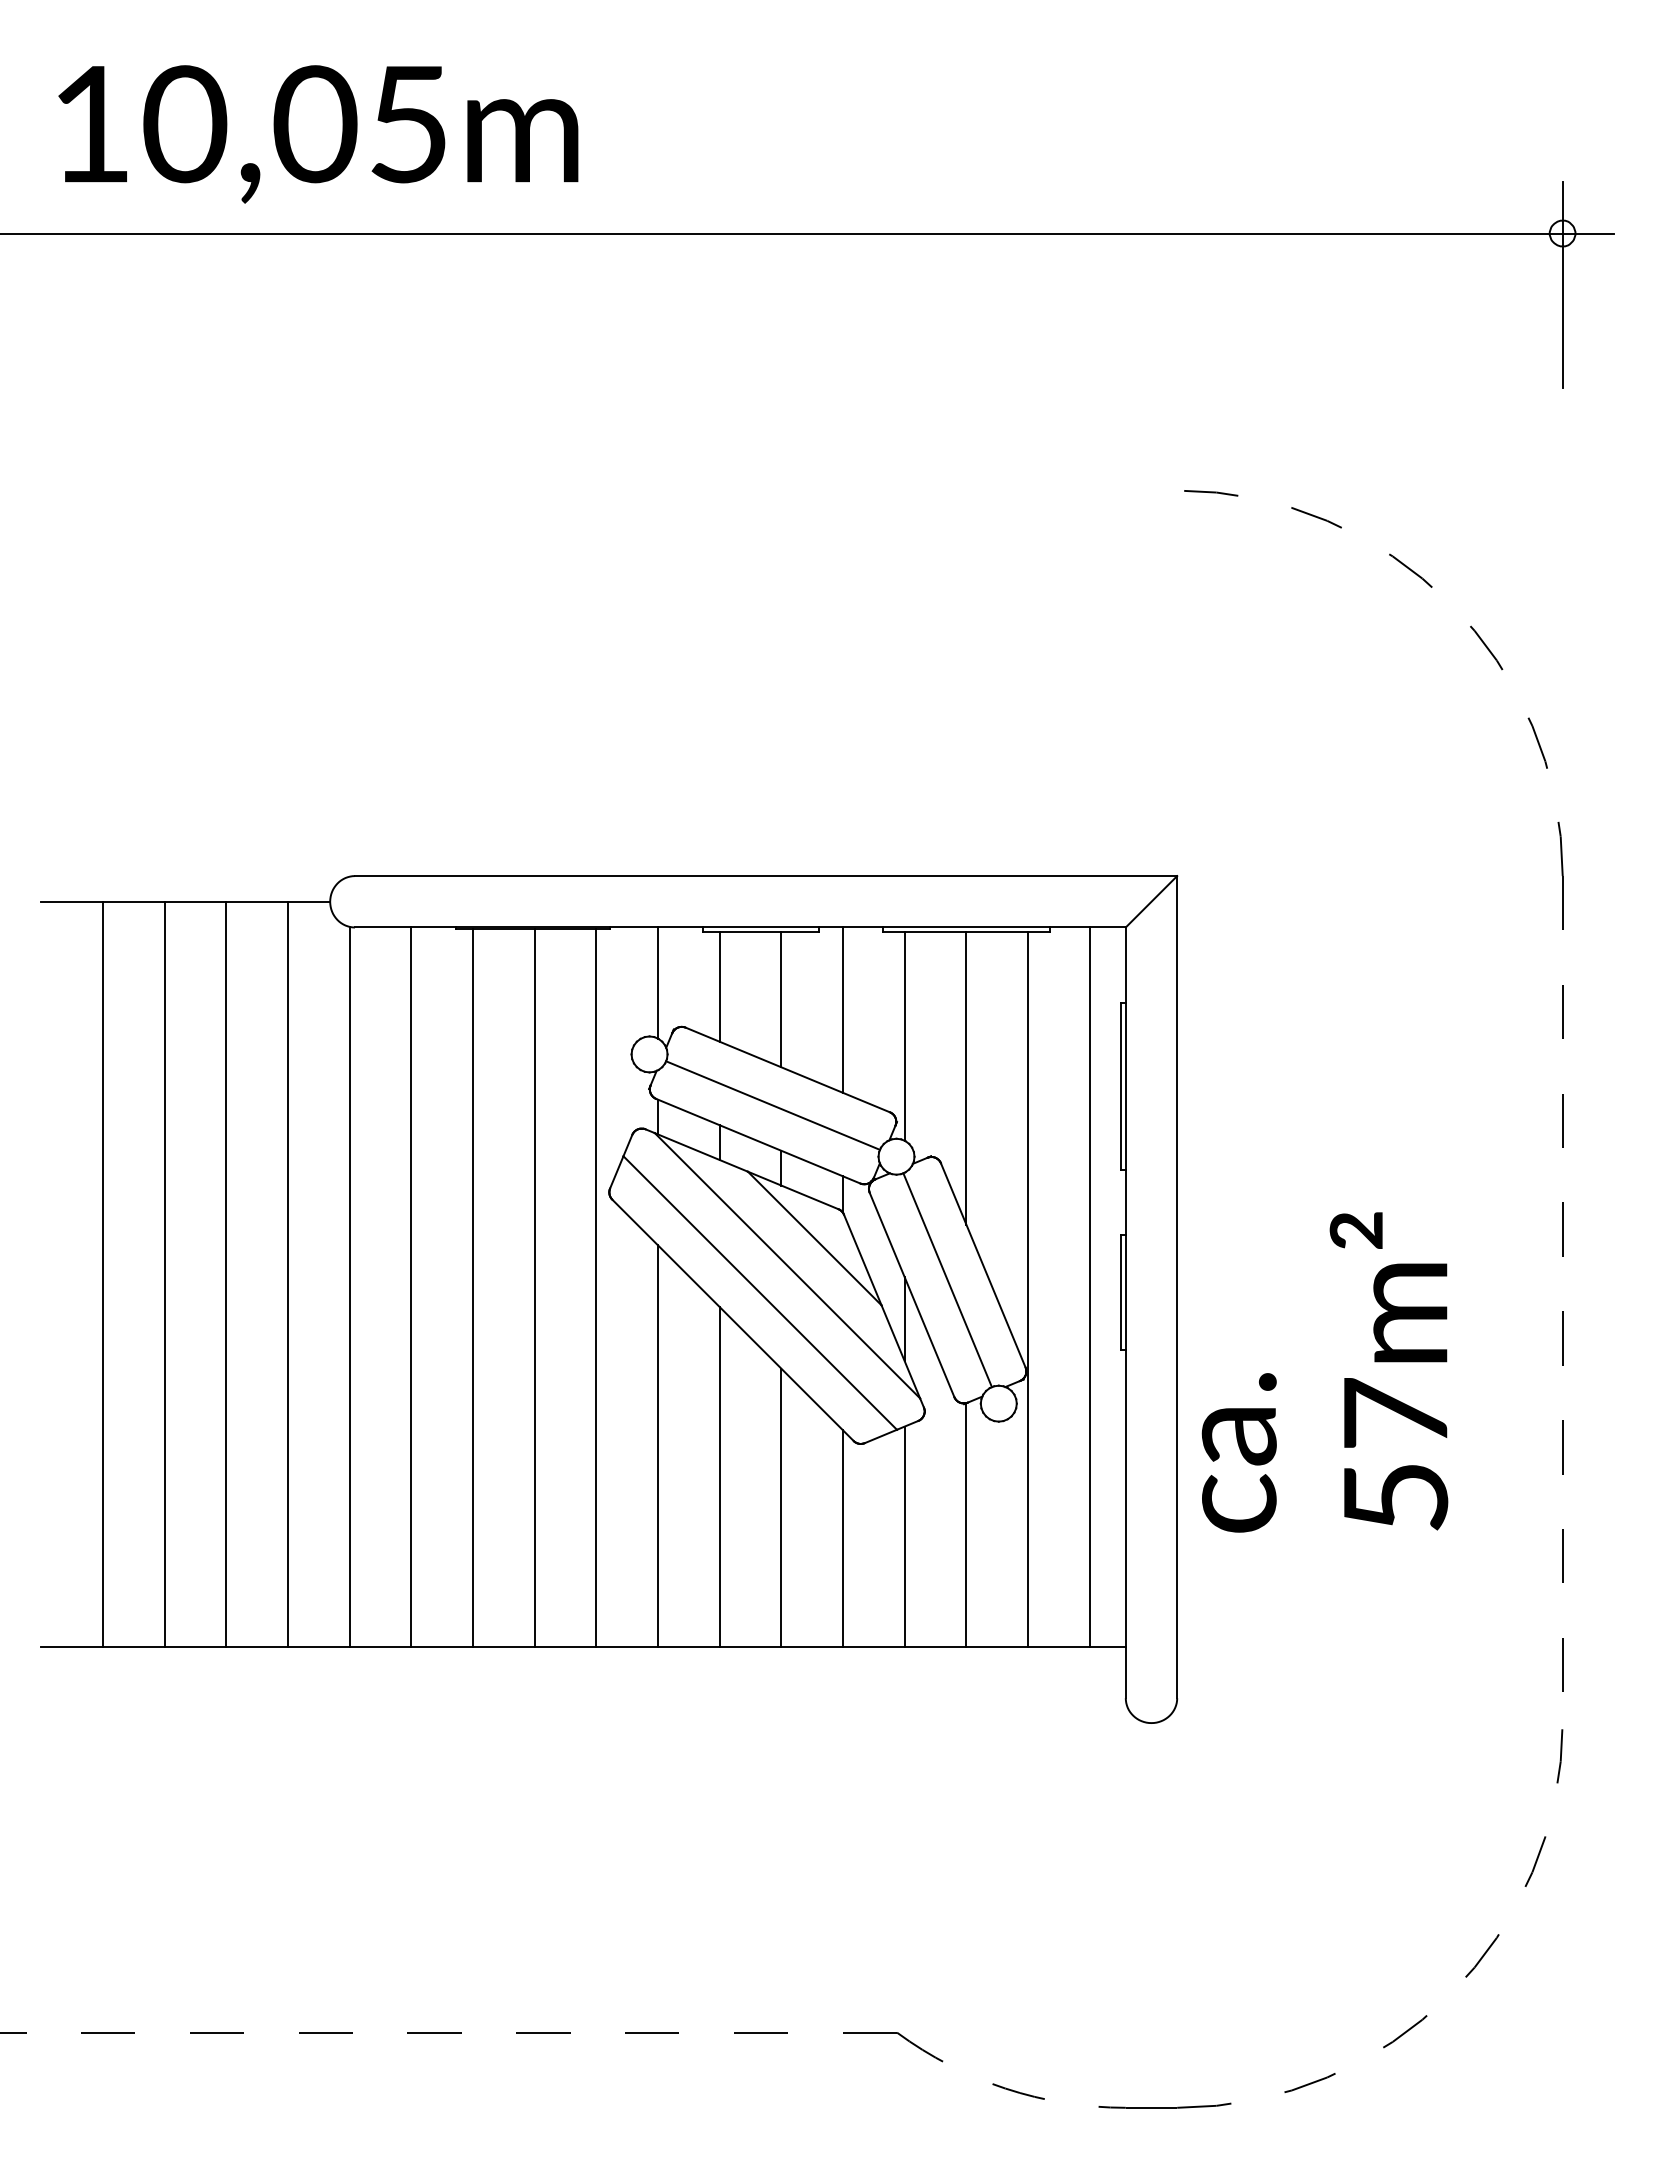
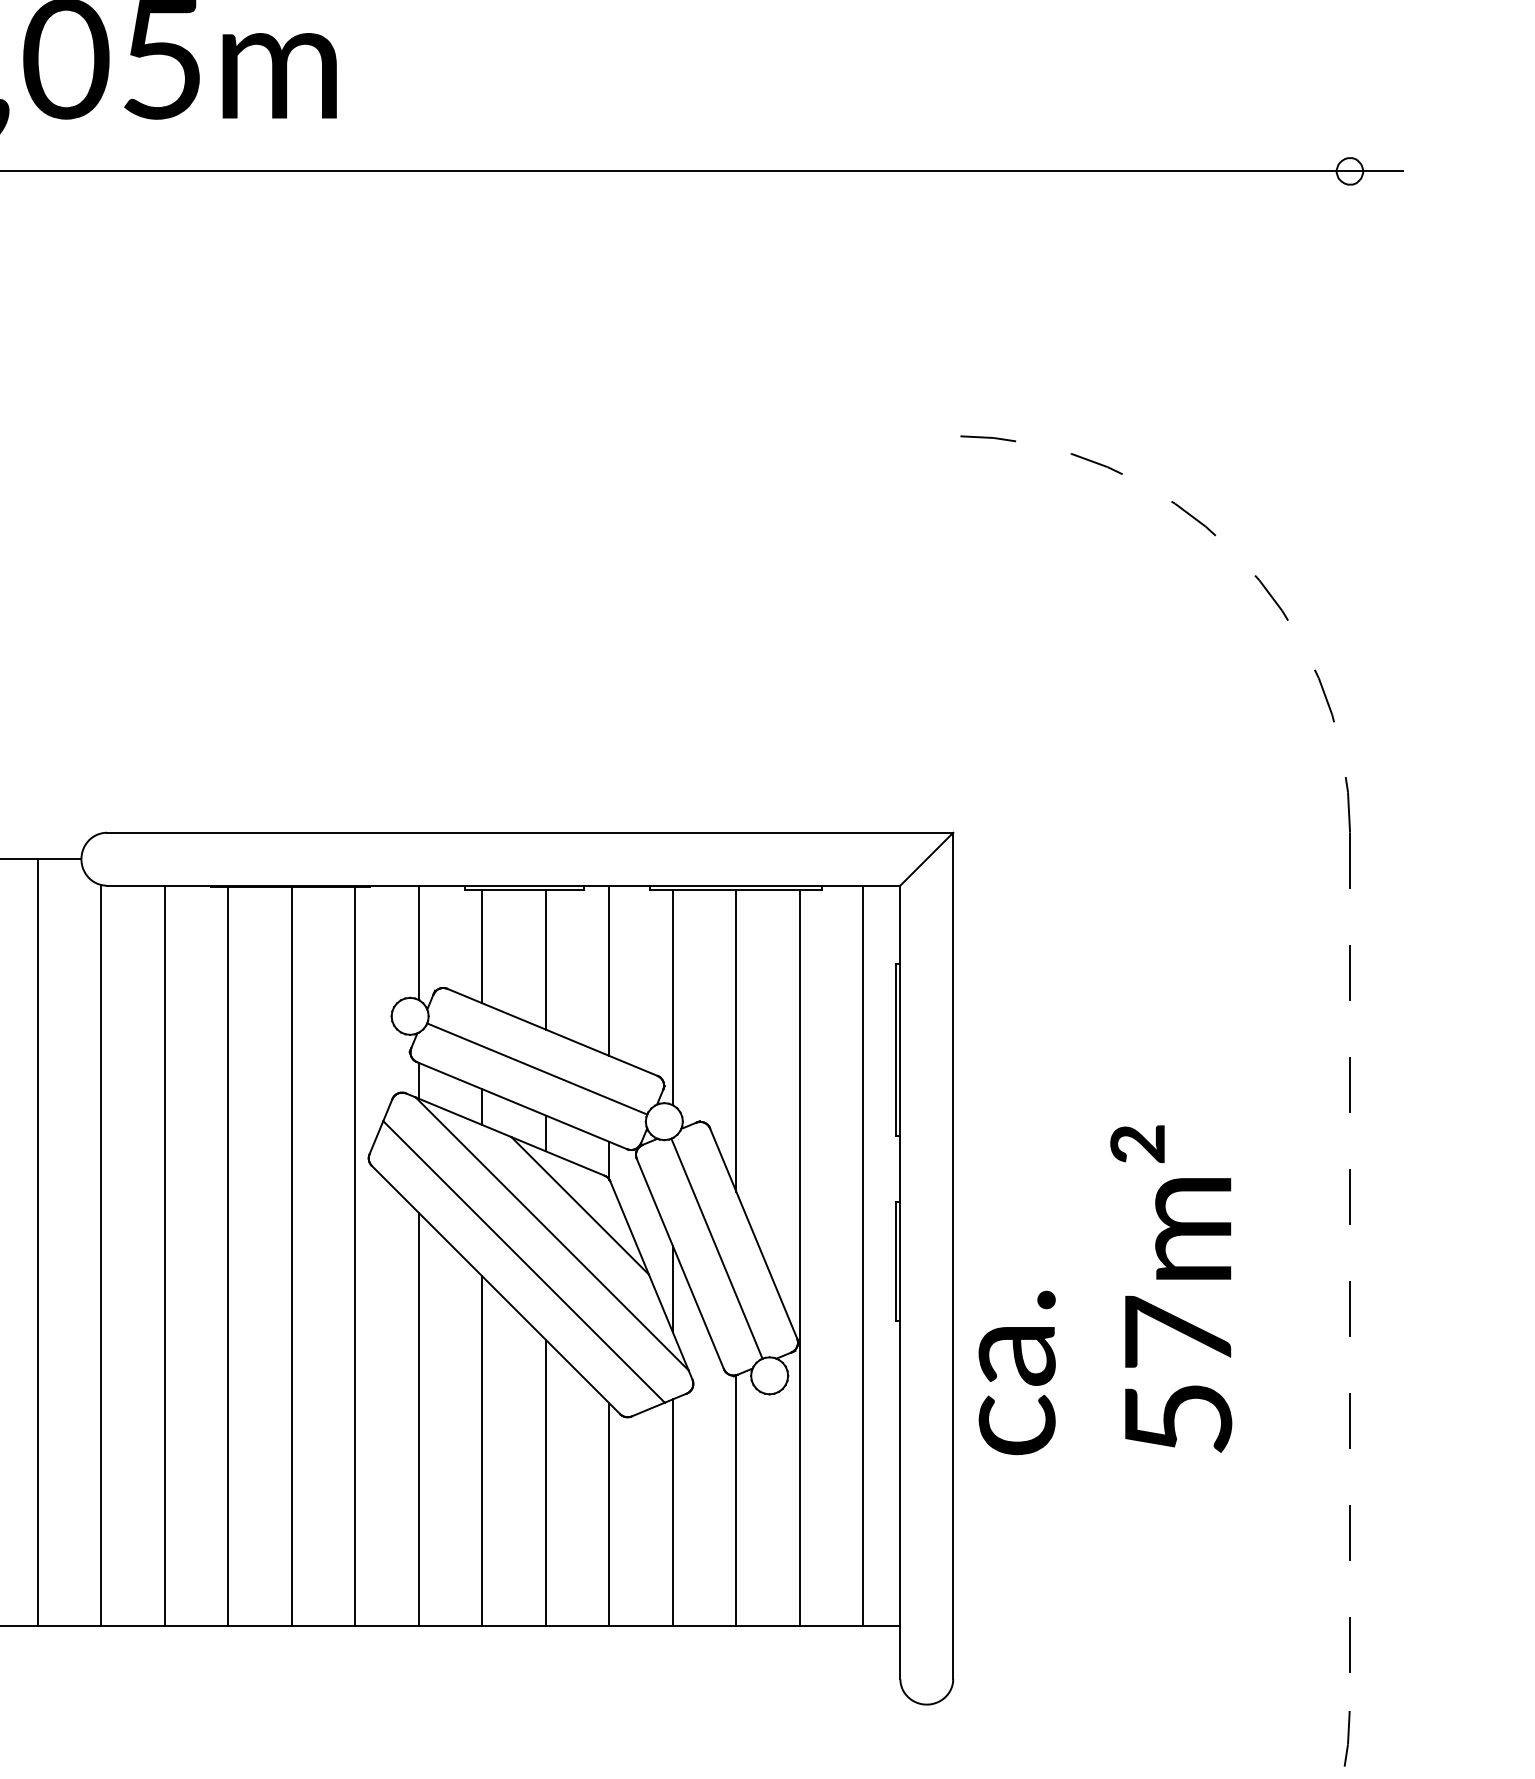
line: (1562, 284) -> (1349, 223), removed
text: (1324, 1372) -> (1104, 1290), moved

